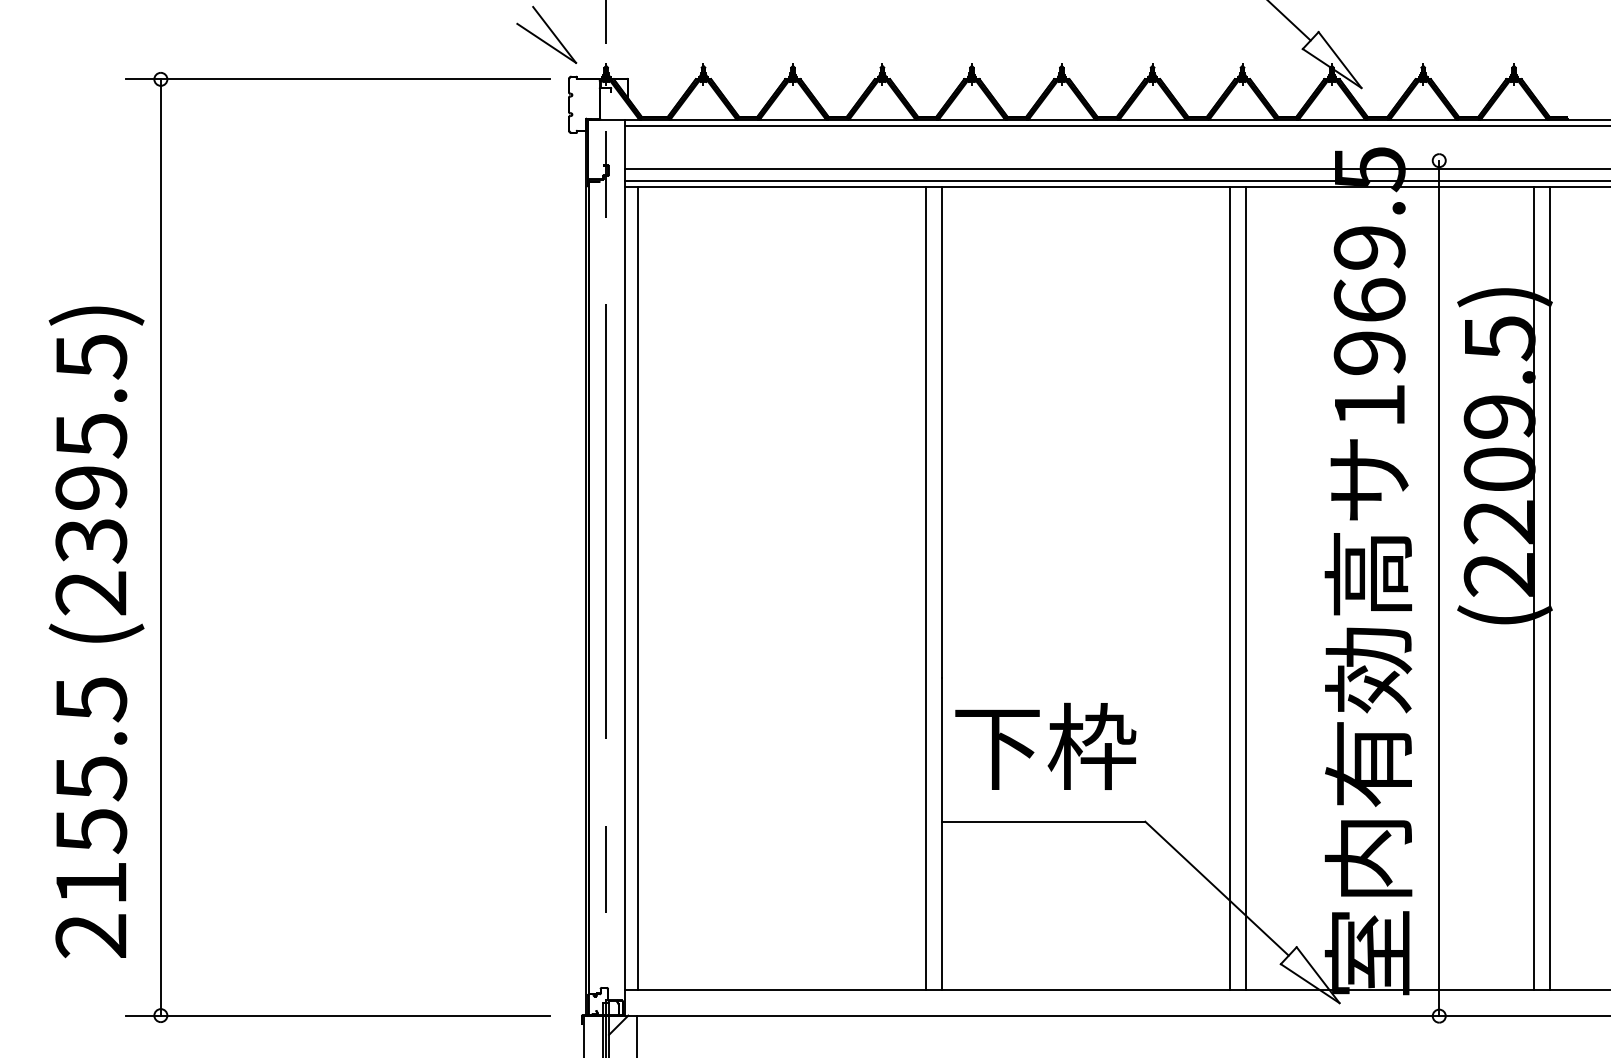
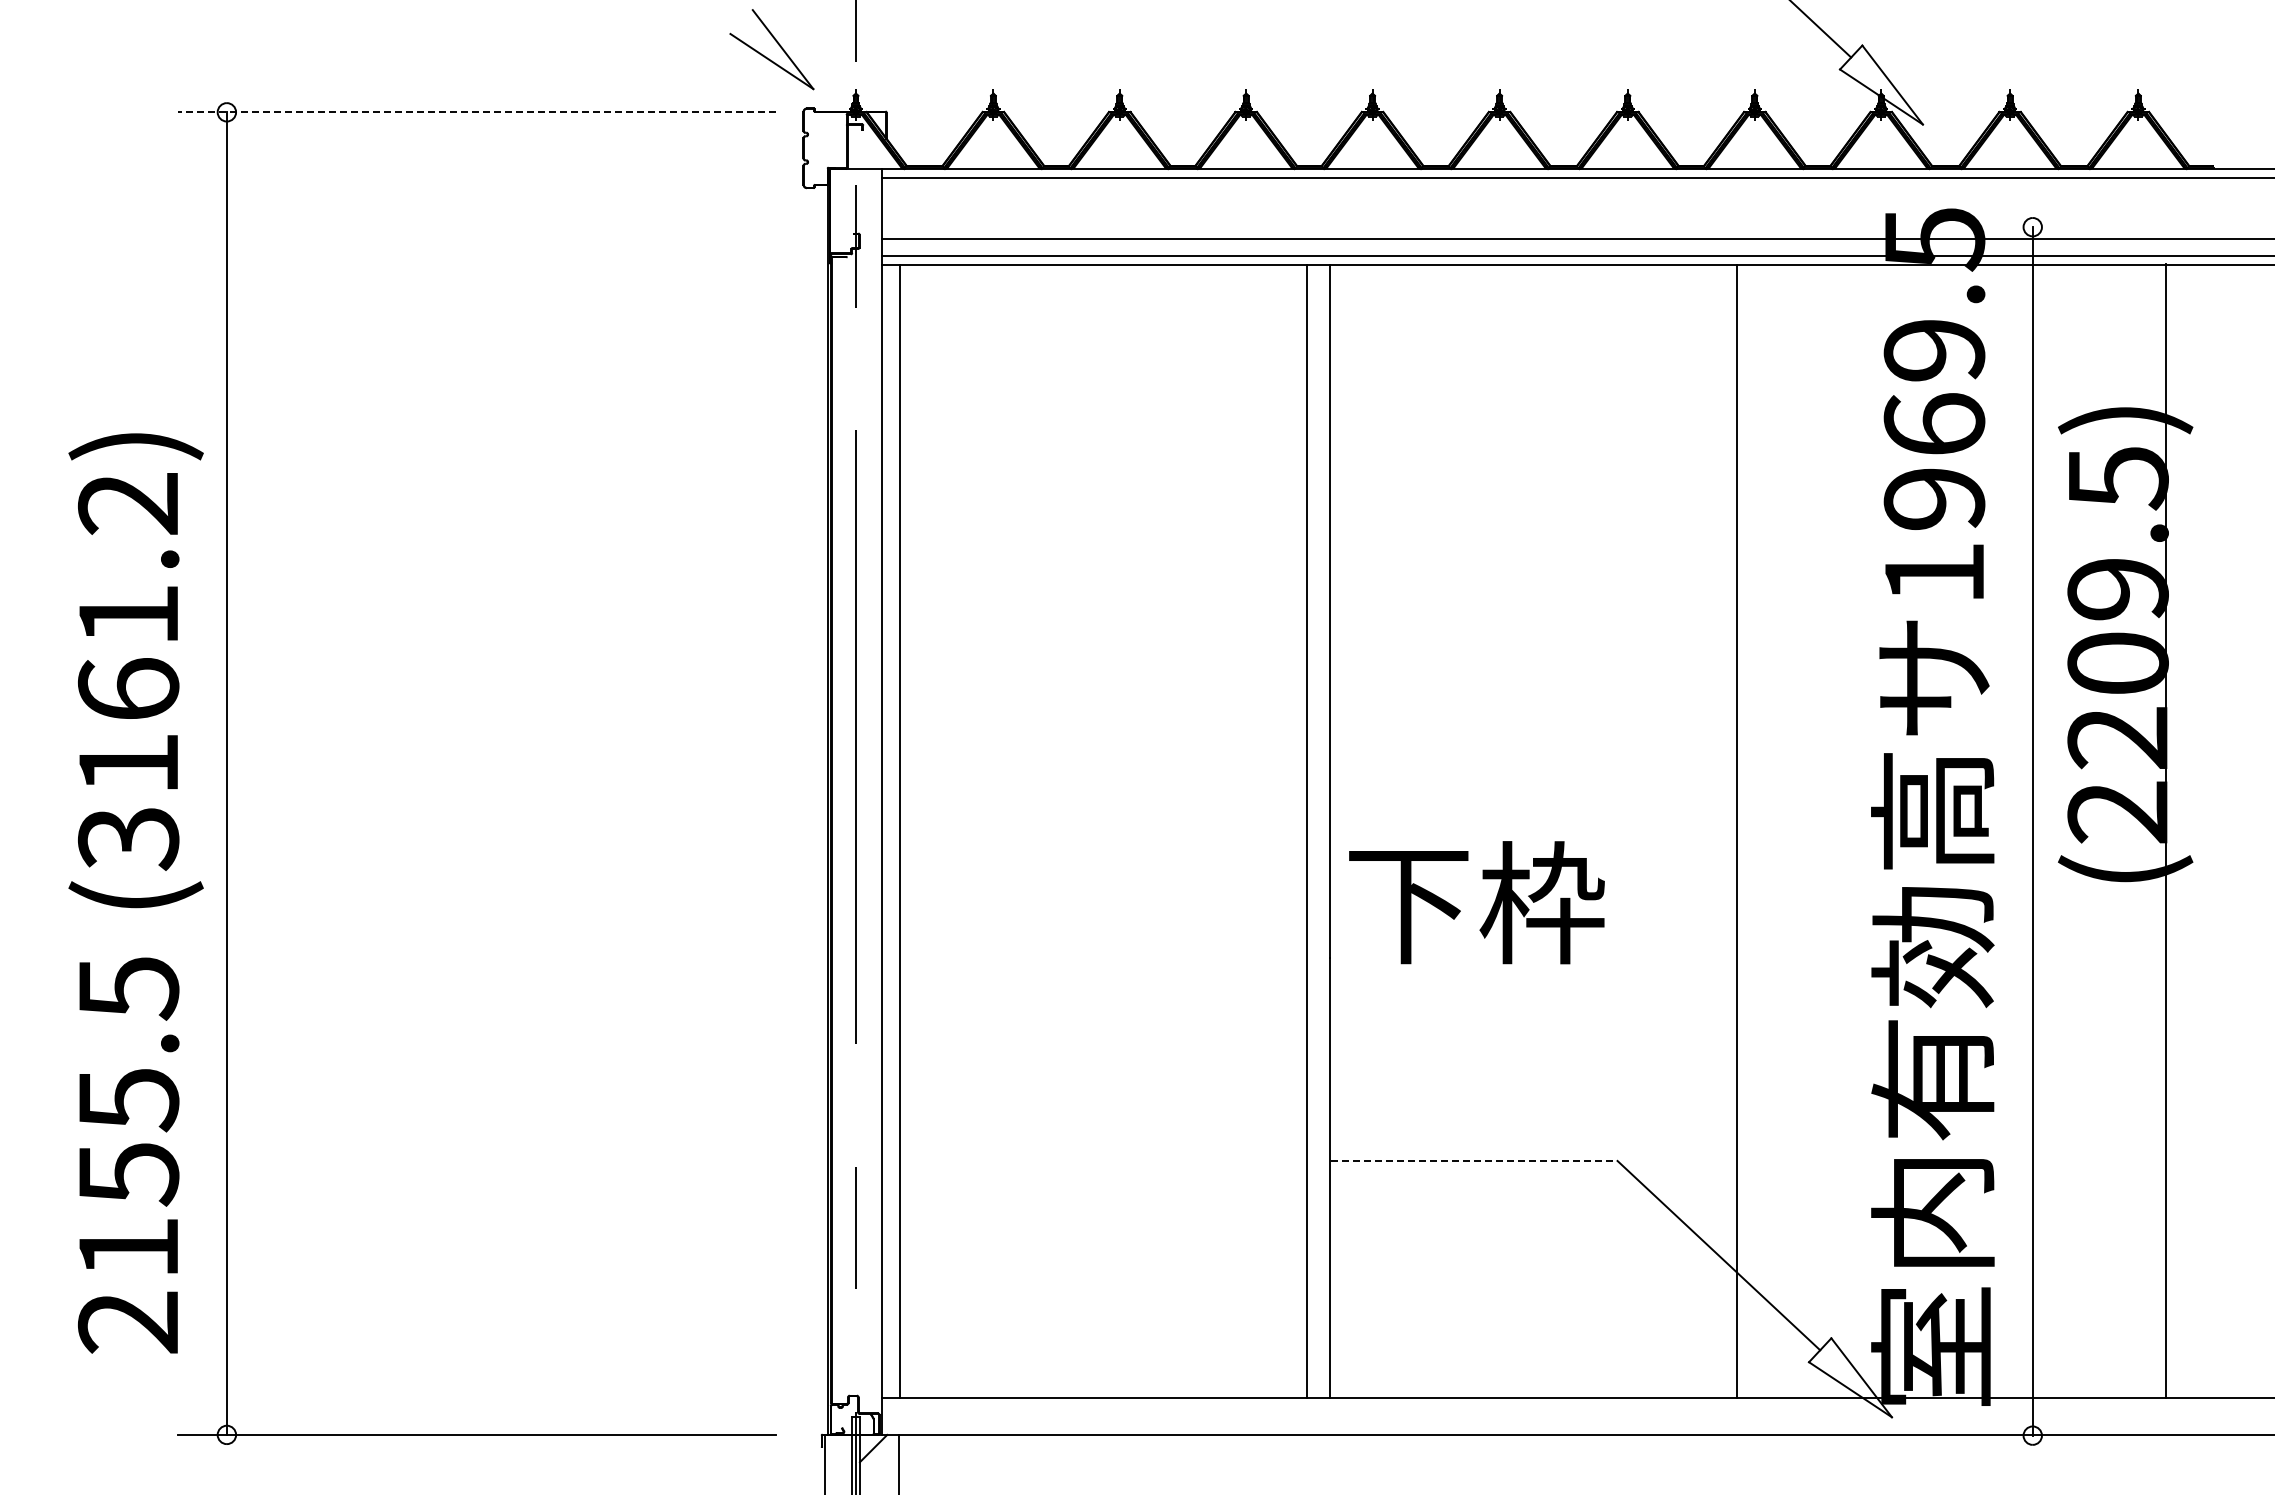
line: (337, 79) -> (476, 112), solid -> dashed
text: (91, 475) -> (128, 671), (2395.5) -> (3161.2)
line: (1245, 588) -> (1759, 831), removed
line: (1549, 588) -> (2188, 831), removed
text: (1045, 746) -> (1476, 902), moved
line: (1044, 821) -> (1474, 1160), solid -> dashed

